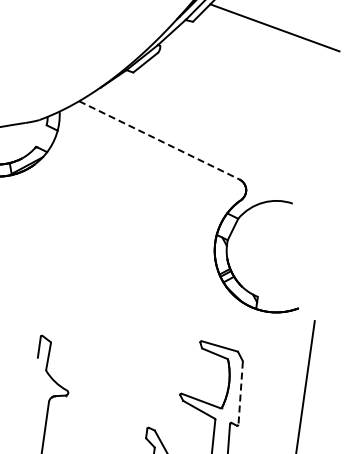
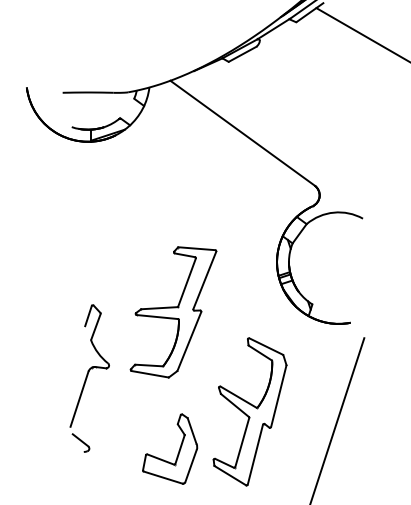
line: (159, 140) -> (242, 133), dashed -> solid
part: (122, 328) -> (173, 312), added
line: (240, 393) -> (278, 396), dashed -> solid

